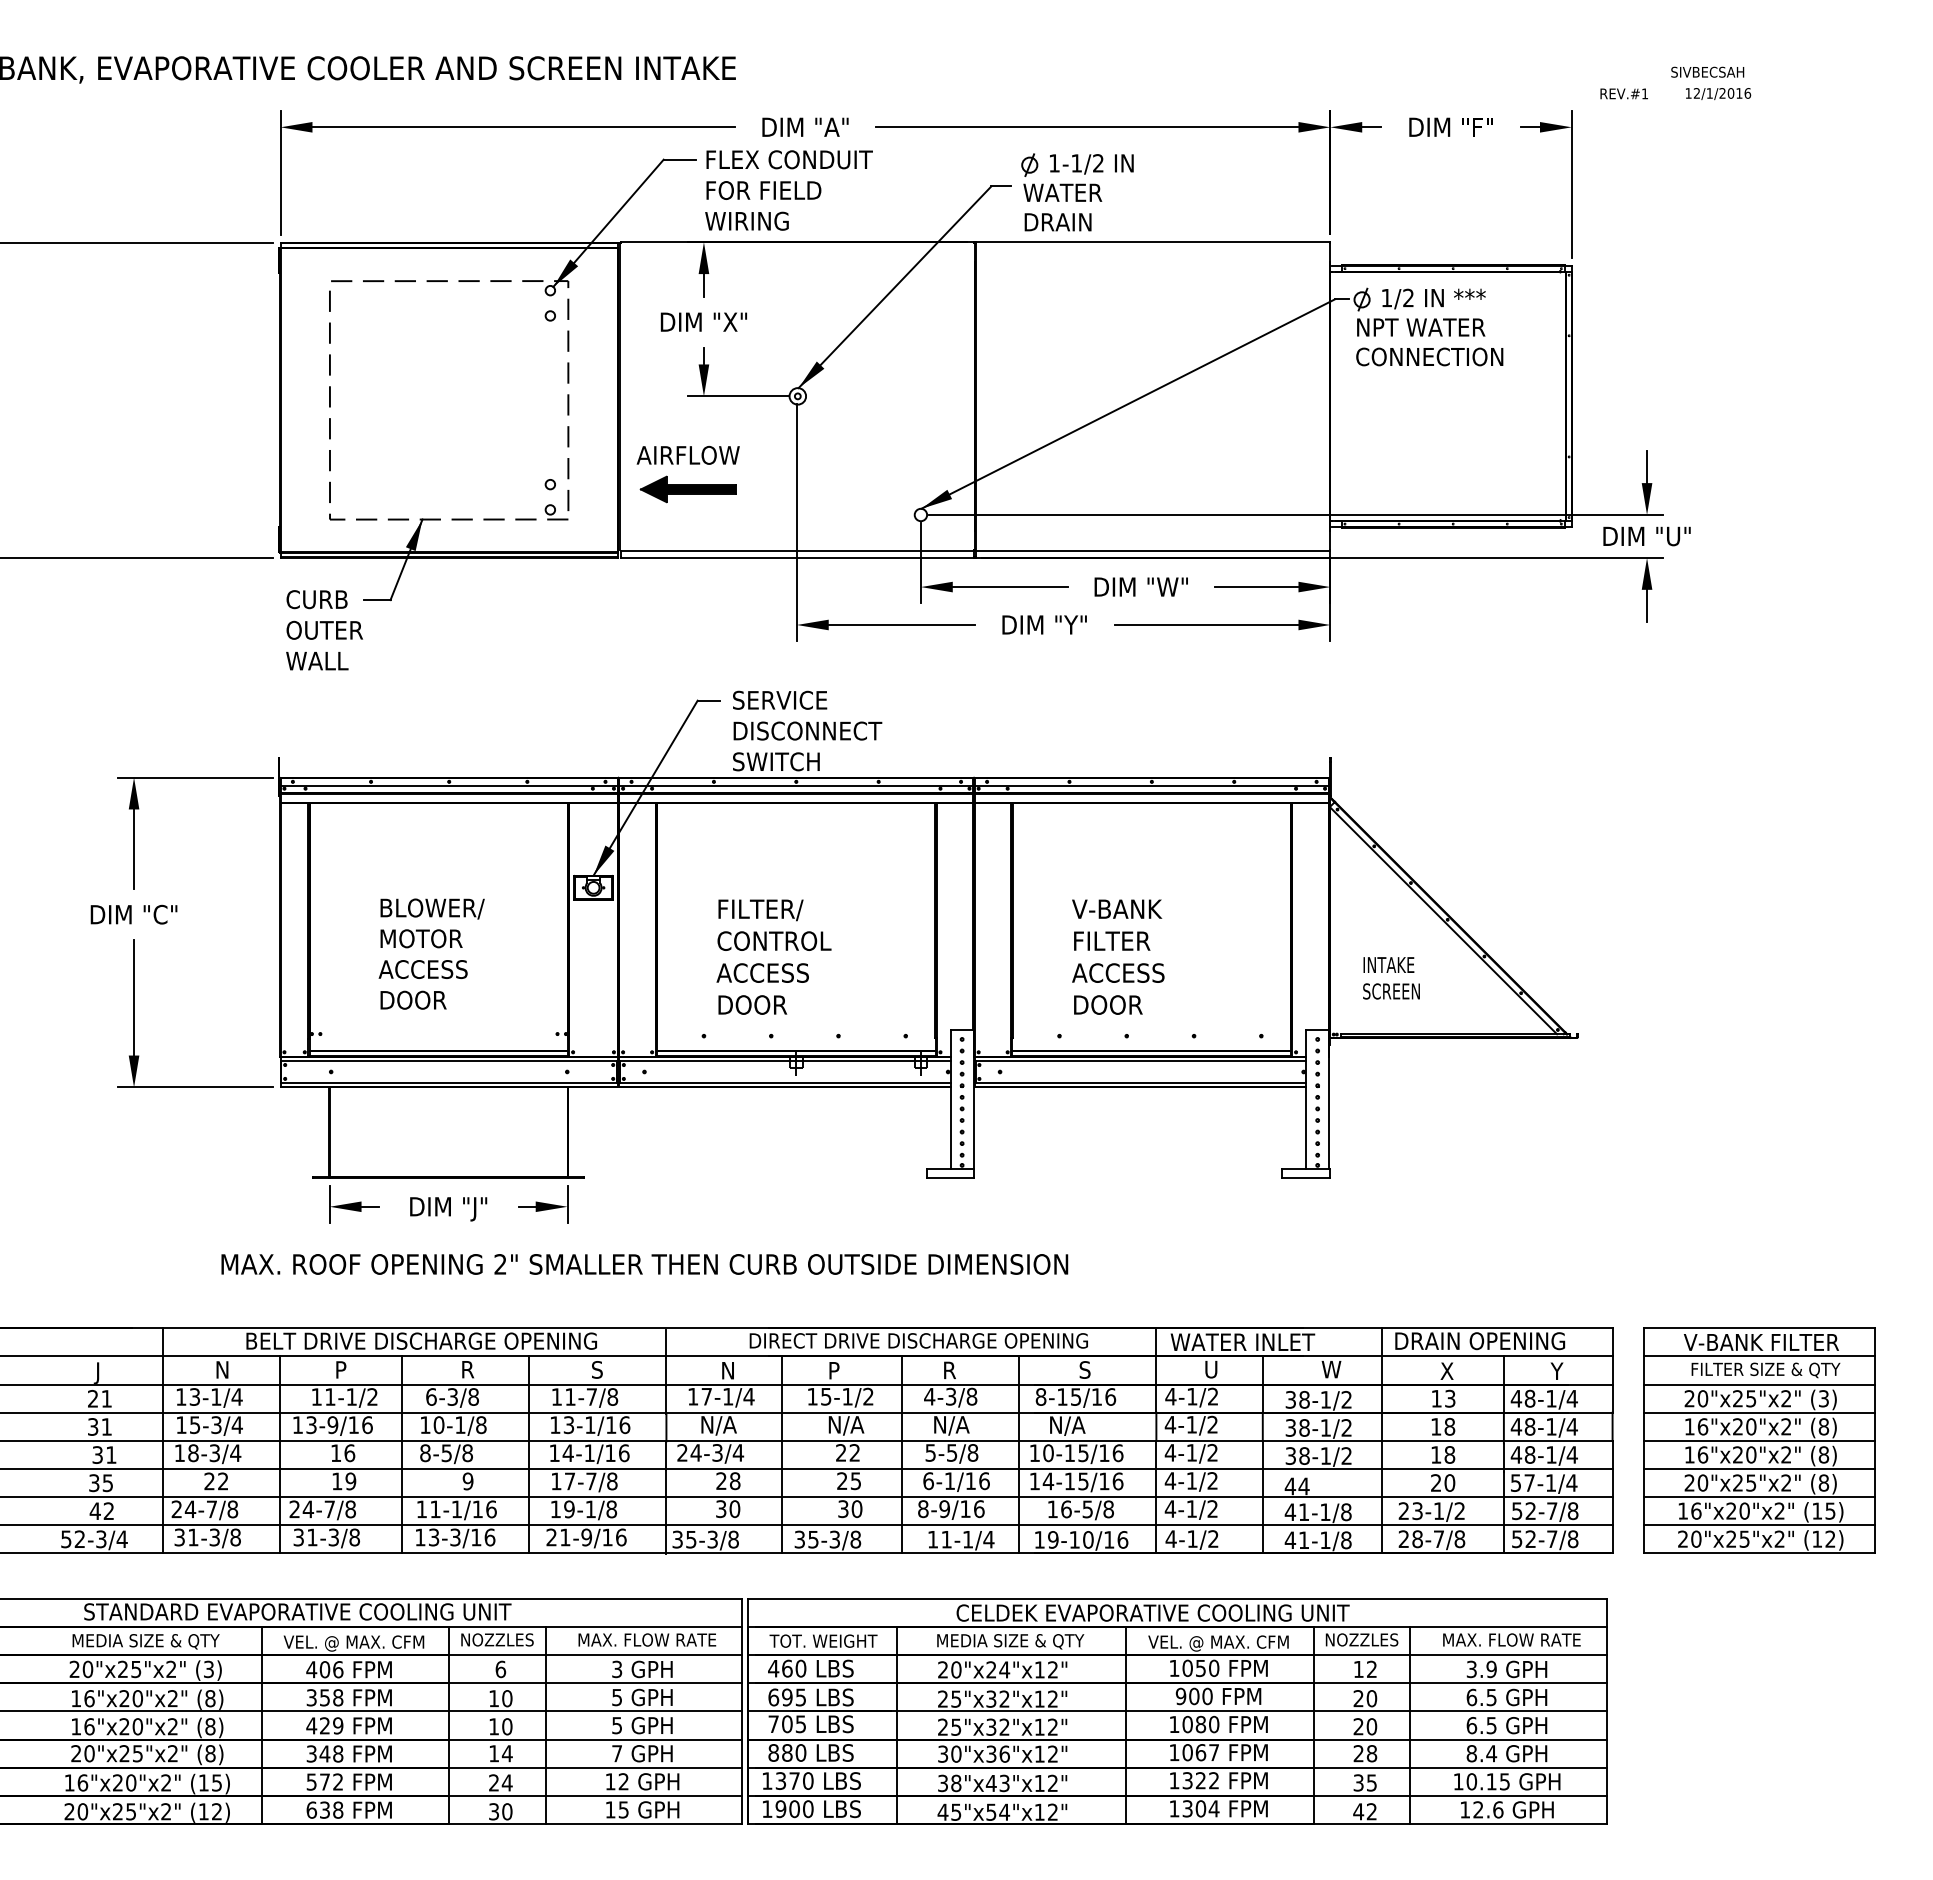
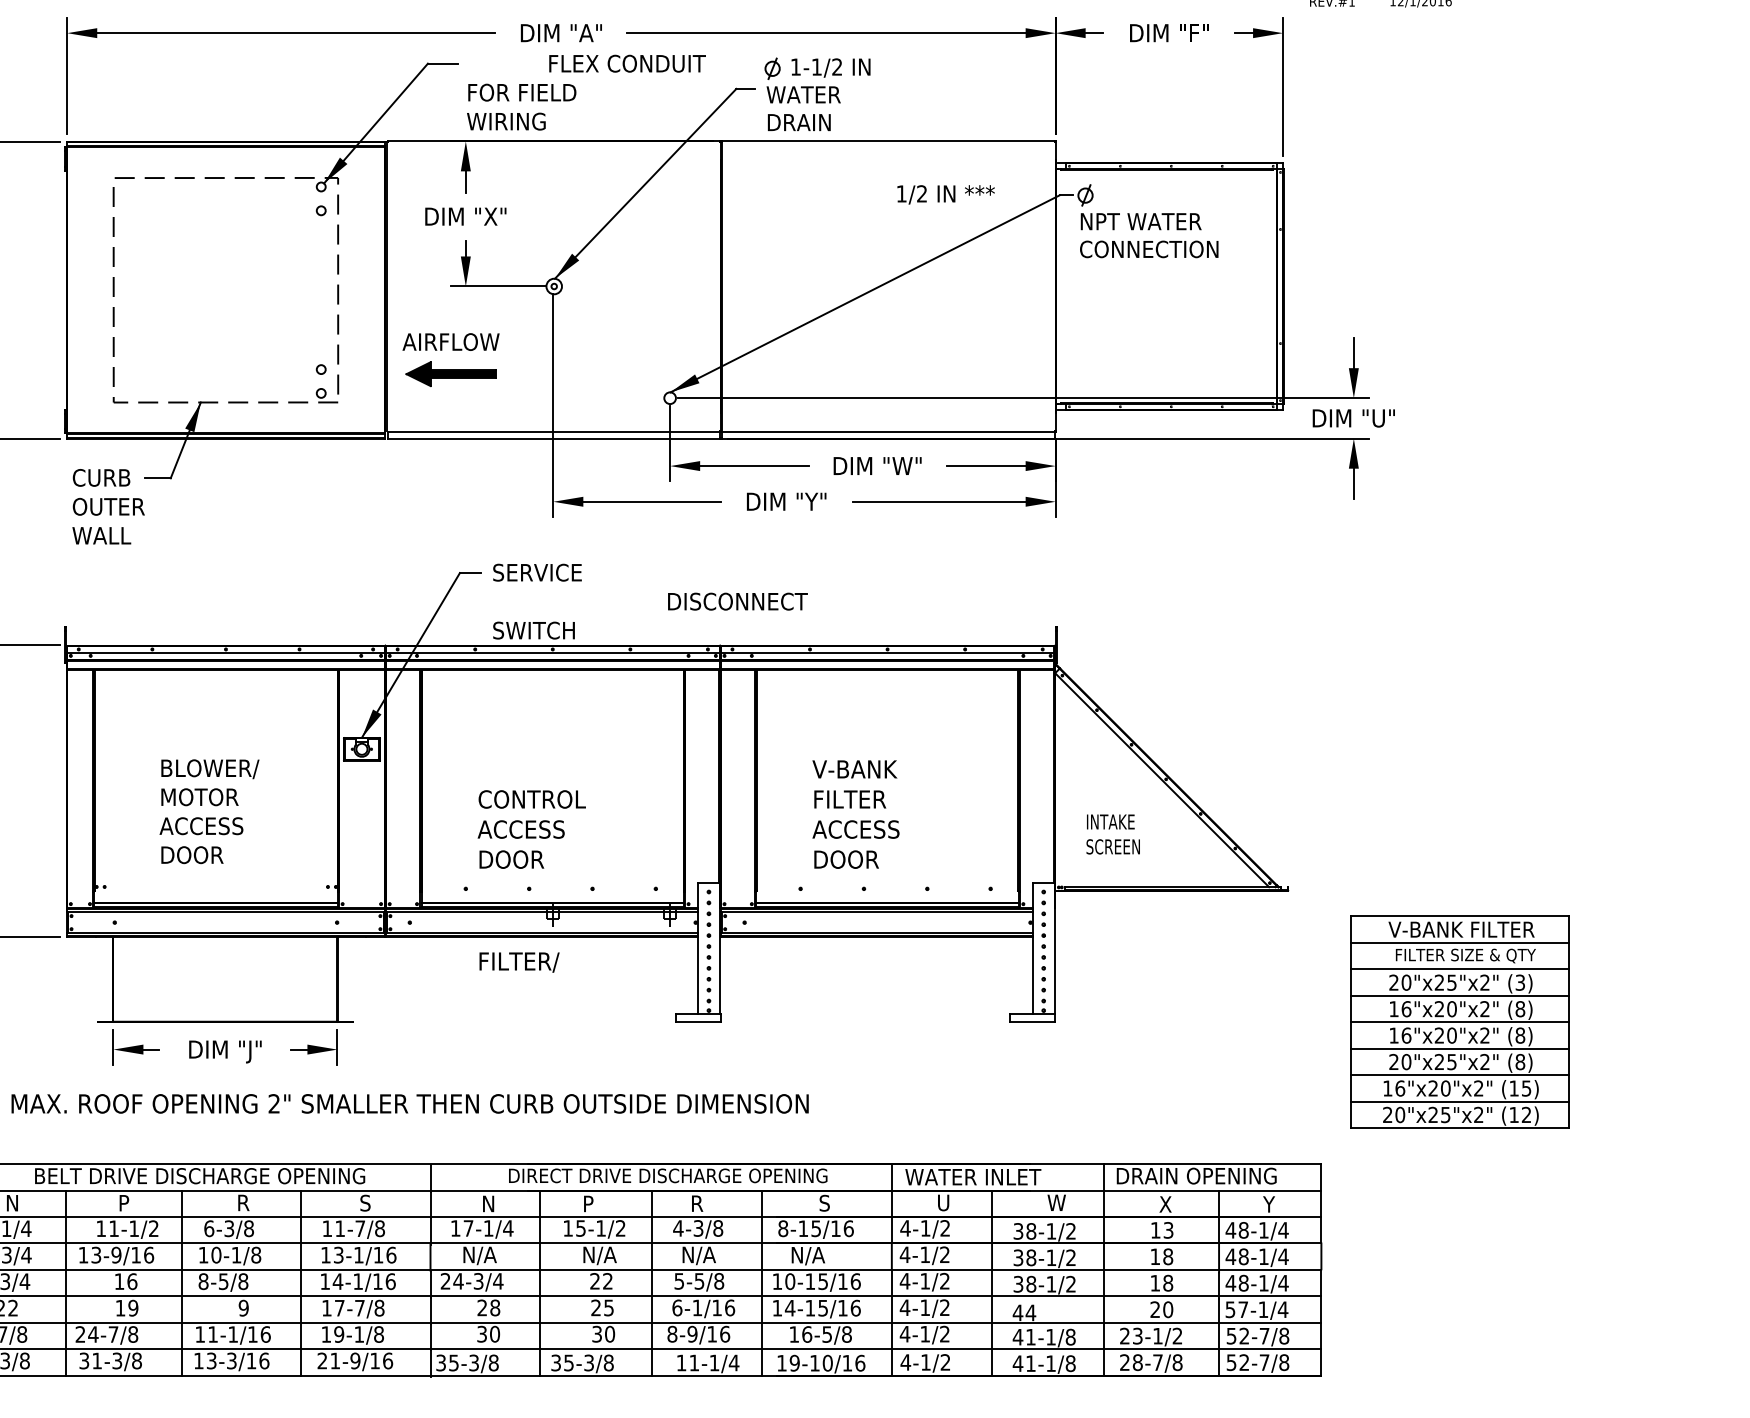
text: (789, 159) -> (627, 63), moved
text: (1433, 298) -> (945, 194), moved
text: (807, 730) -> (737, 601), moved
text: (760, 910) -> (519, 962), moved
part: (1759, 1440) -> (1459, 1022), moved

